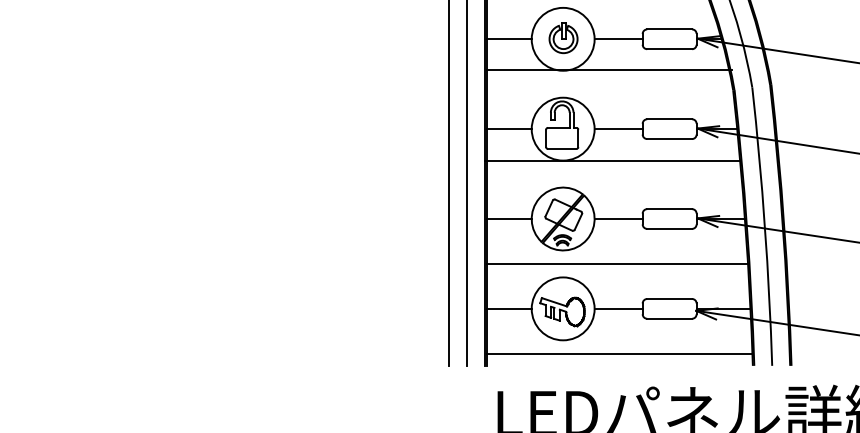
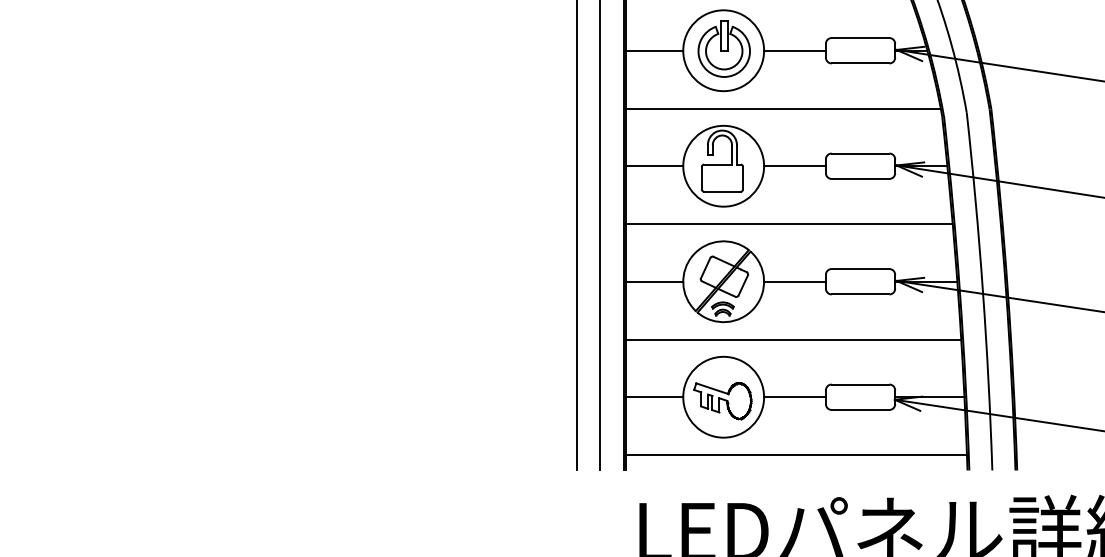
part: (563, 37) -> (723, 48), size x1.43
line: (608, 70) -> (782, 108), moved
line: (612, 161) -> (787, 224), moved

